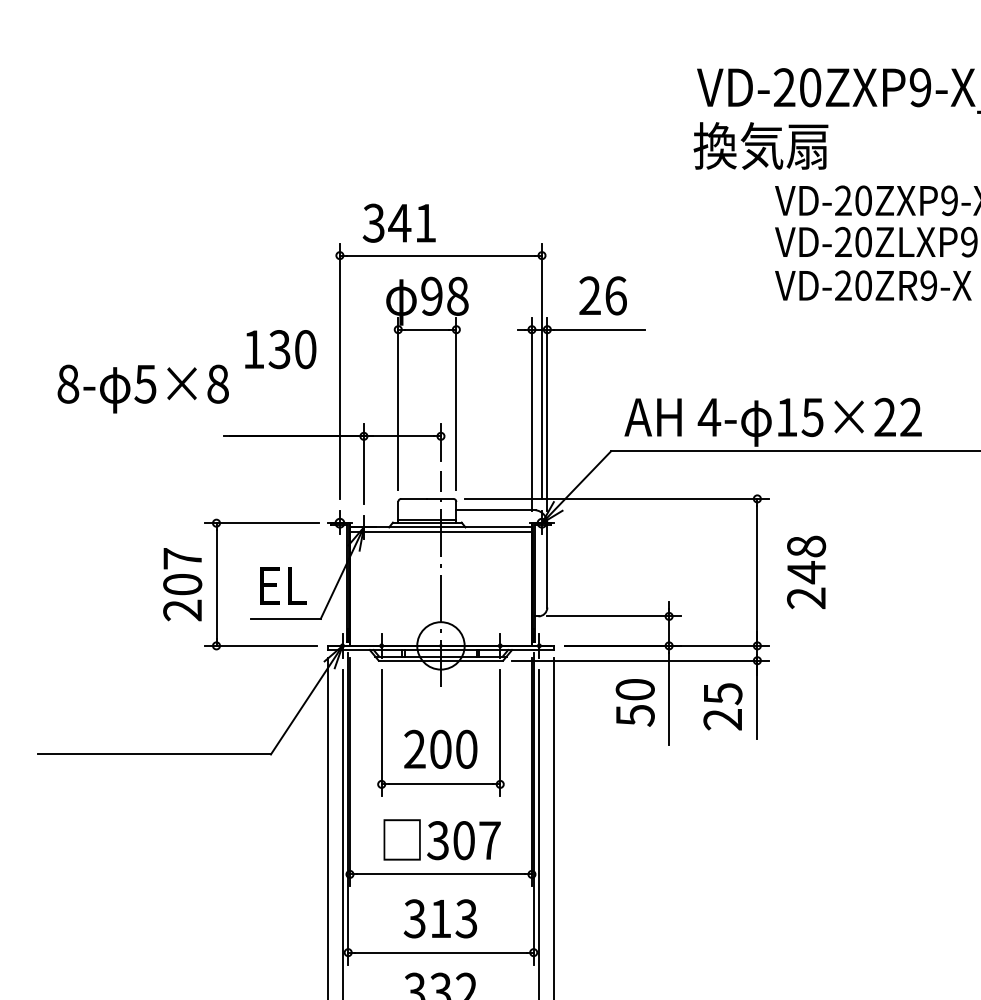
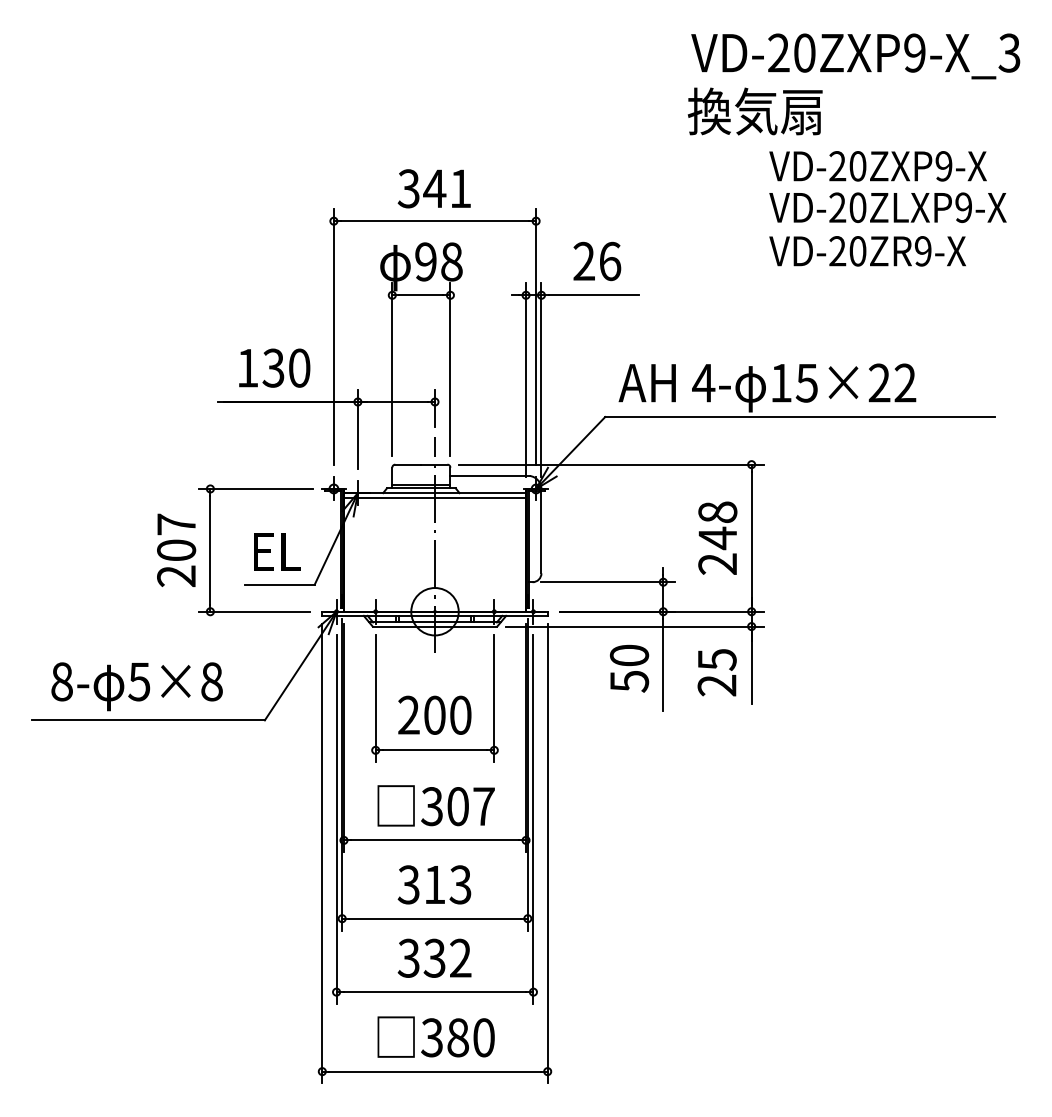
text: (398, 222) -> (433, 188), moved
text: (280, 348) -> (274, 367), moved
text: (142, 388) -> (136, 686), moved
text: (806, 571) -> (717, 537), moved

